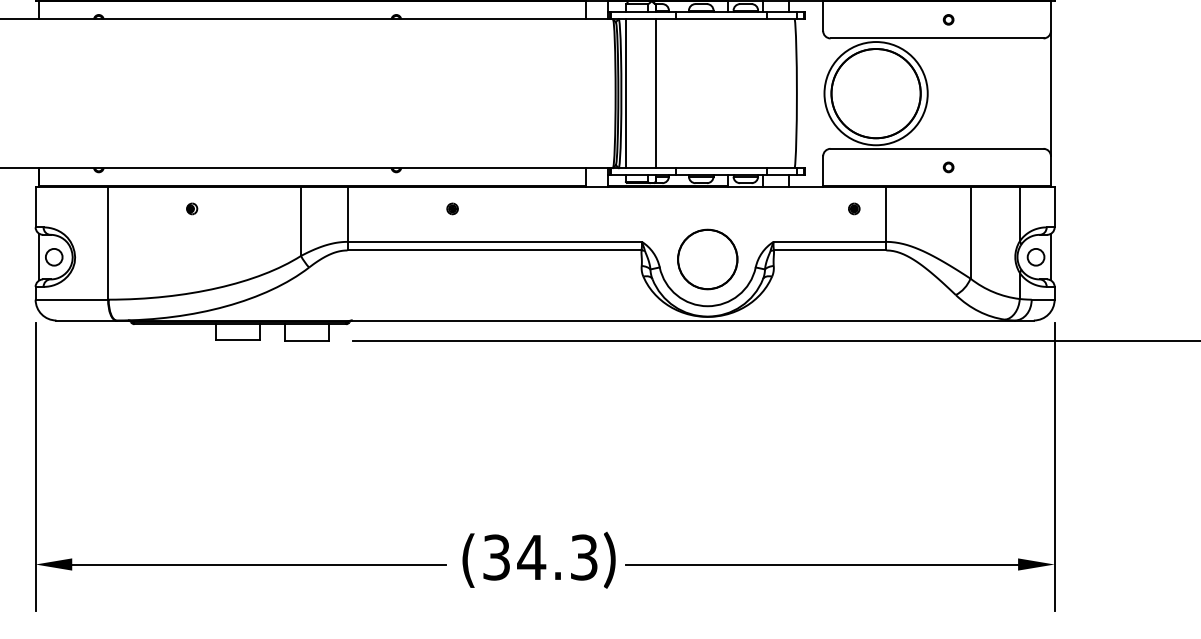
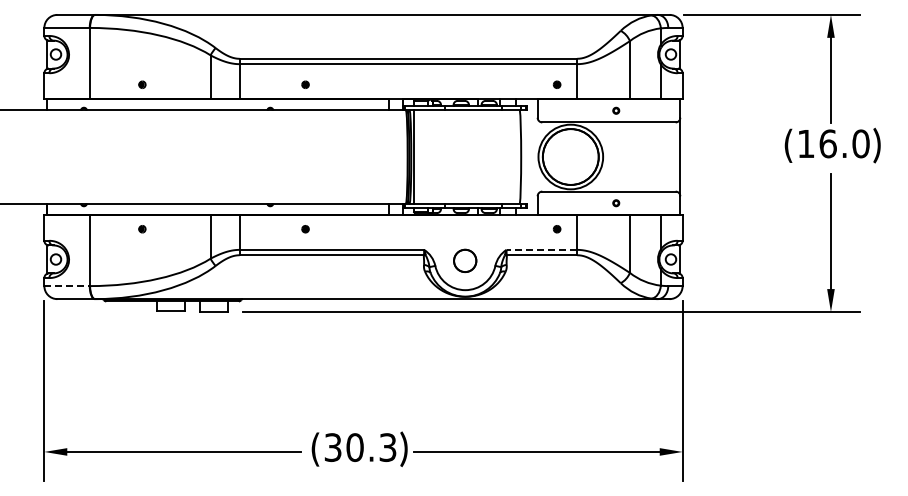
line: (655, 92) -> (432, 156), removed
line: (829, 241) -> (541, 249), solid -> dashed
circle: (706, 258) -> (464, 260), size x0.6
line: (72, 300) -> (67, 286), solid -> dashed
text: (530, 557) -> (354, 447), (34.3 -> (30.3

